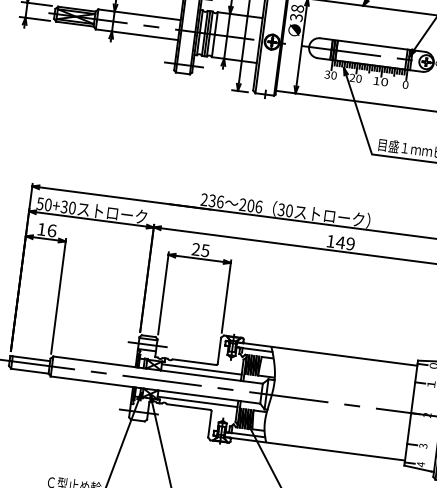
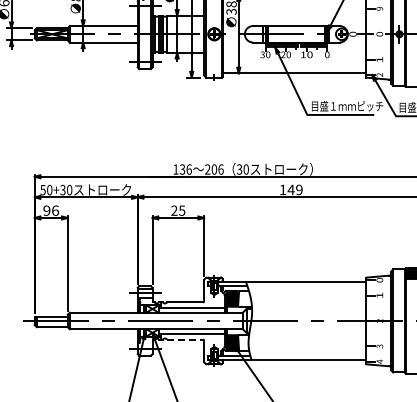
text: (203, 199) -> (175, 169), 236 -> 136
text: (41, 229) -> (46, 210), 16 -> 96
line: (189, 407) -> (185, 339), solid -> dashed

